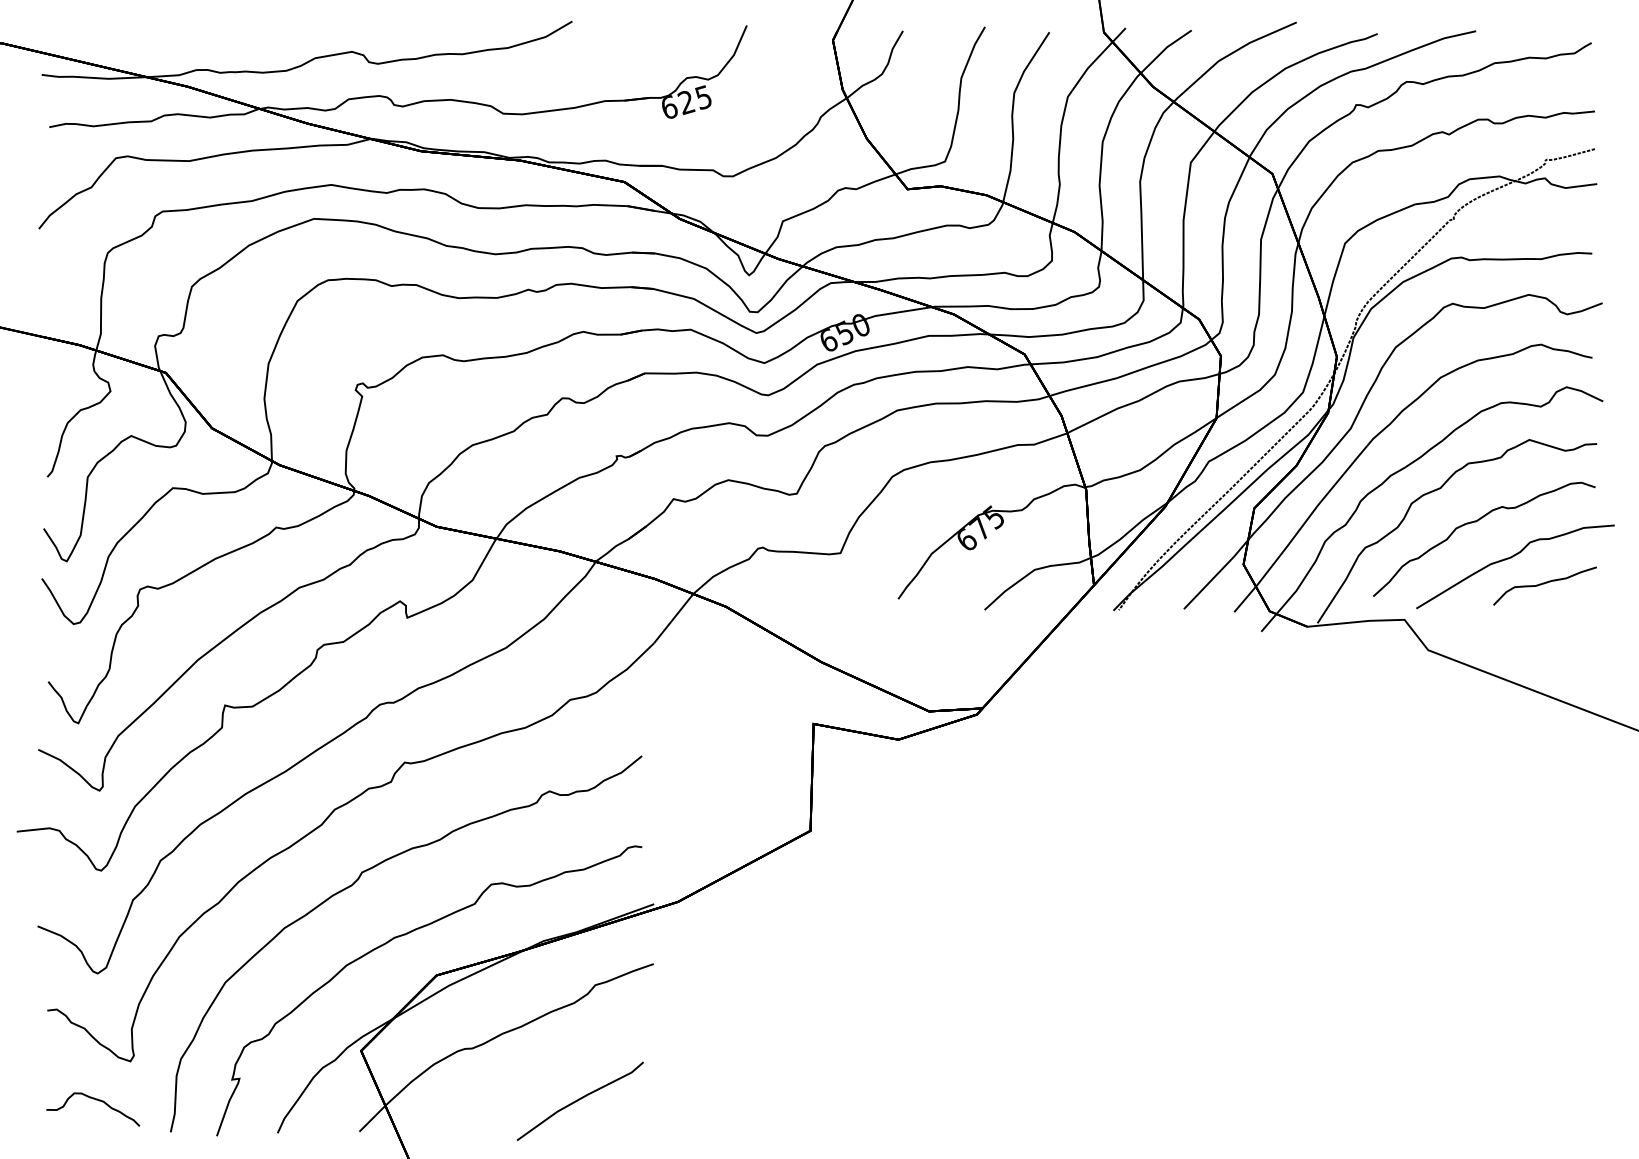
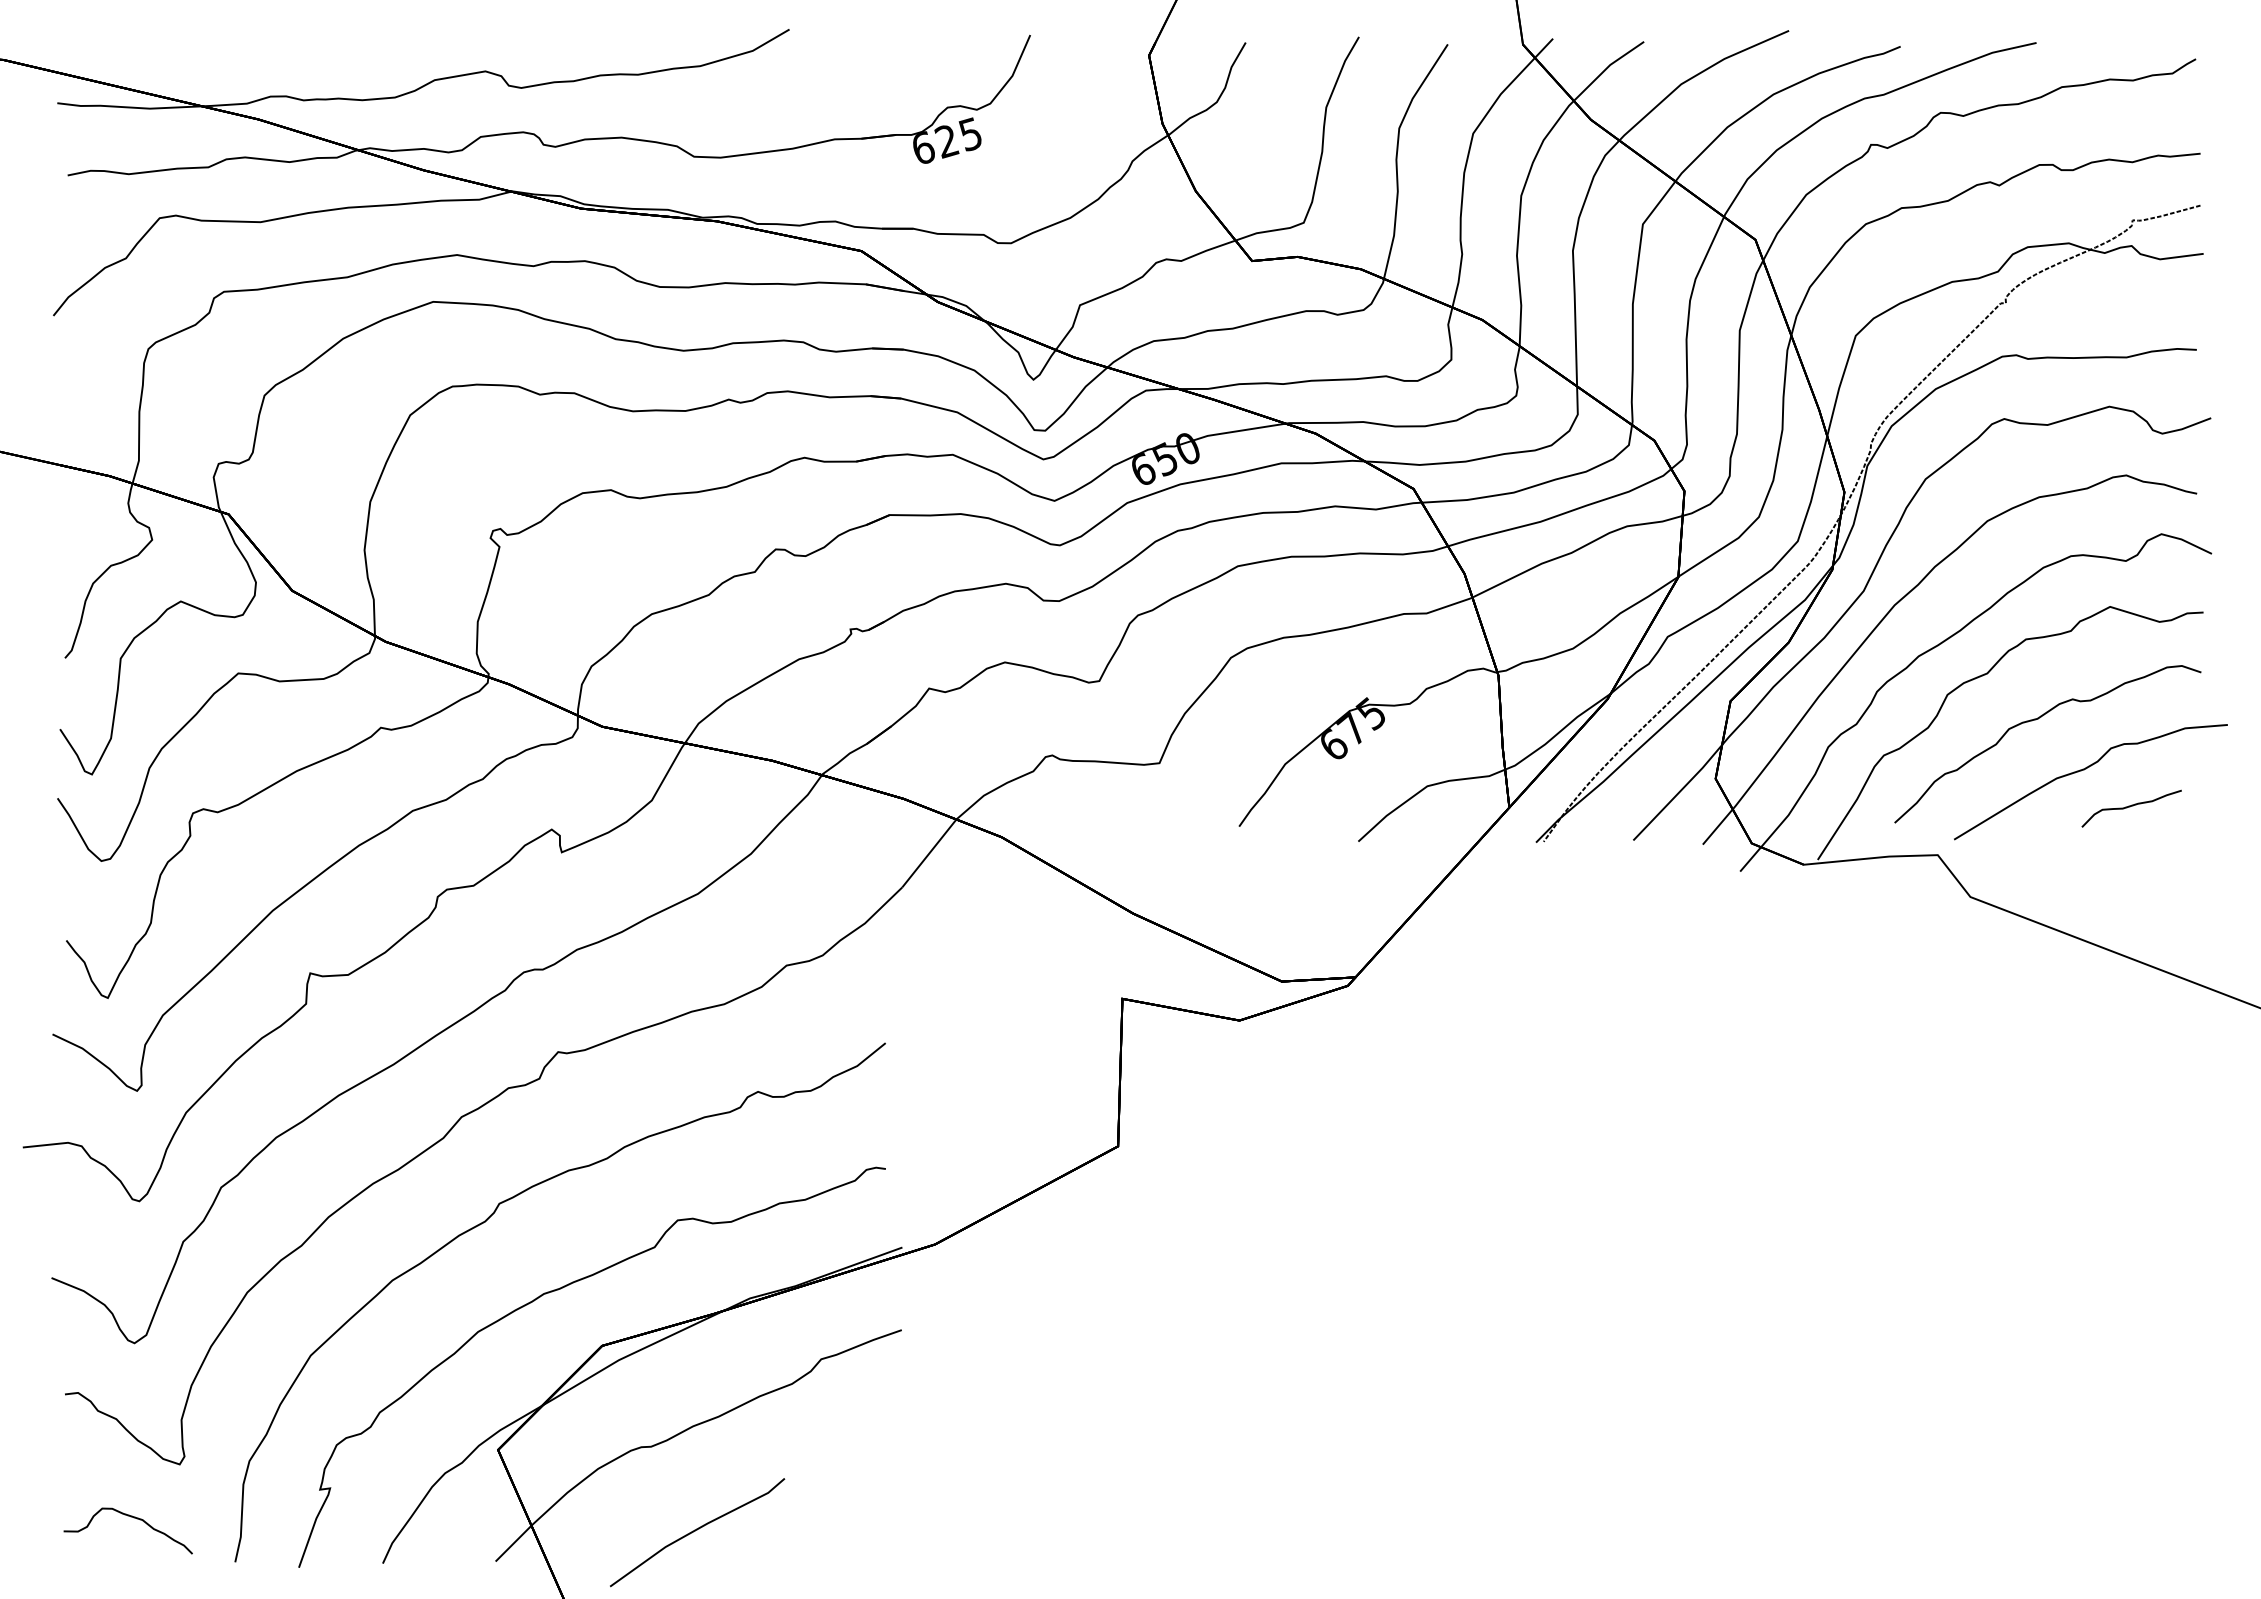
part: (1544, 586) -> (2131, 808), size x0.7
part: (580, 1101) -> (697, 1532), moved

